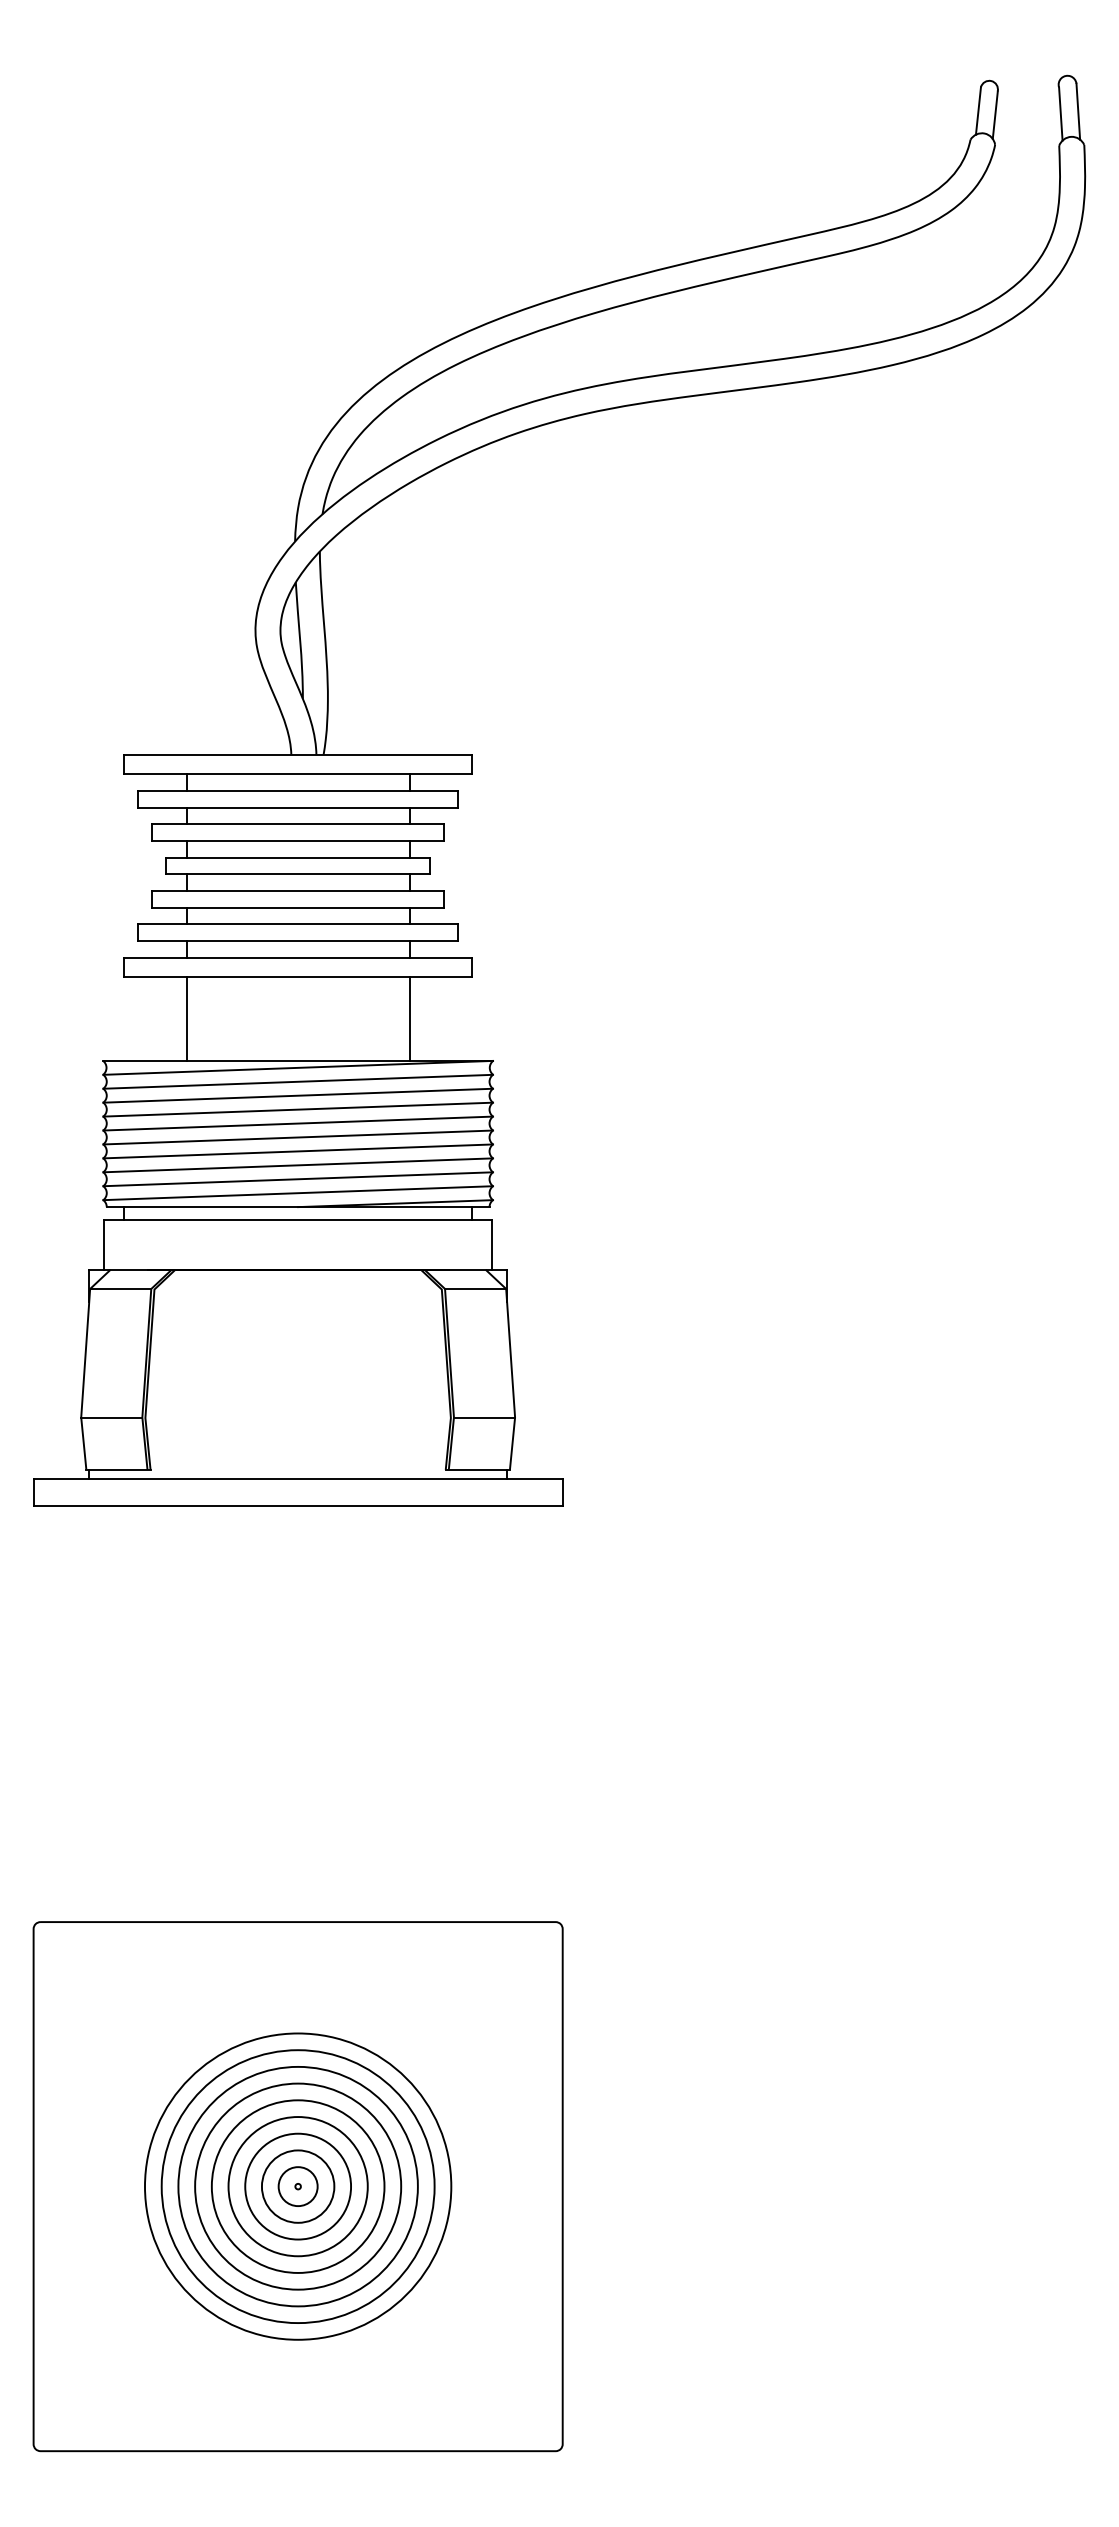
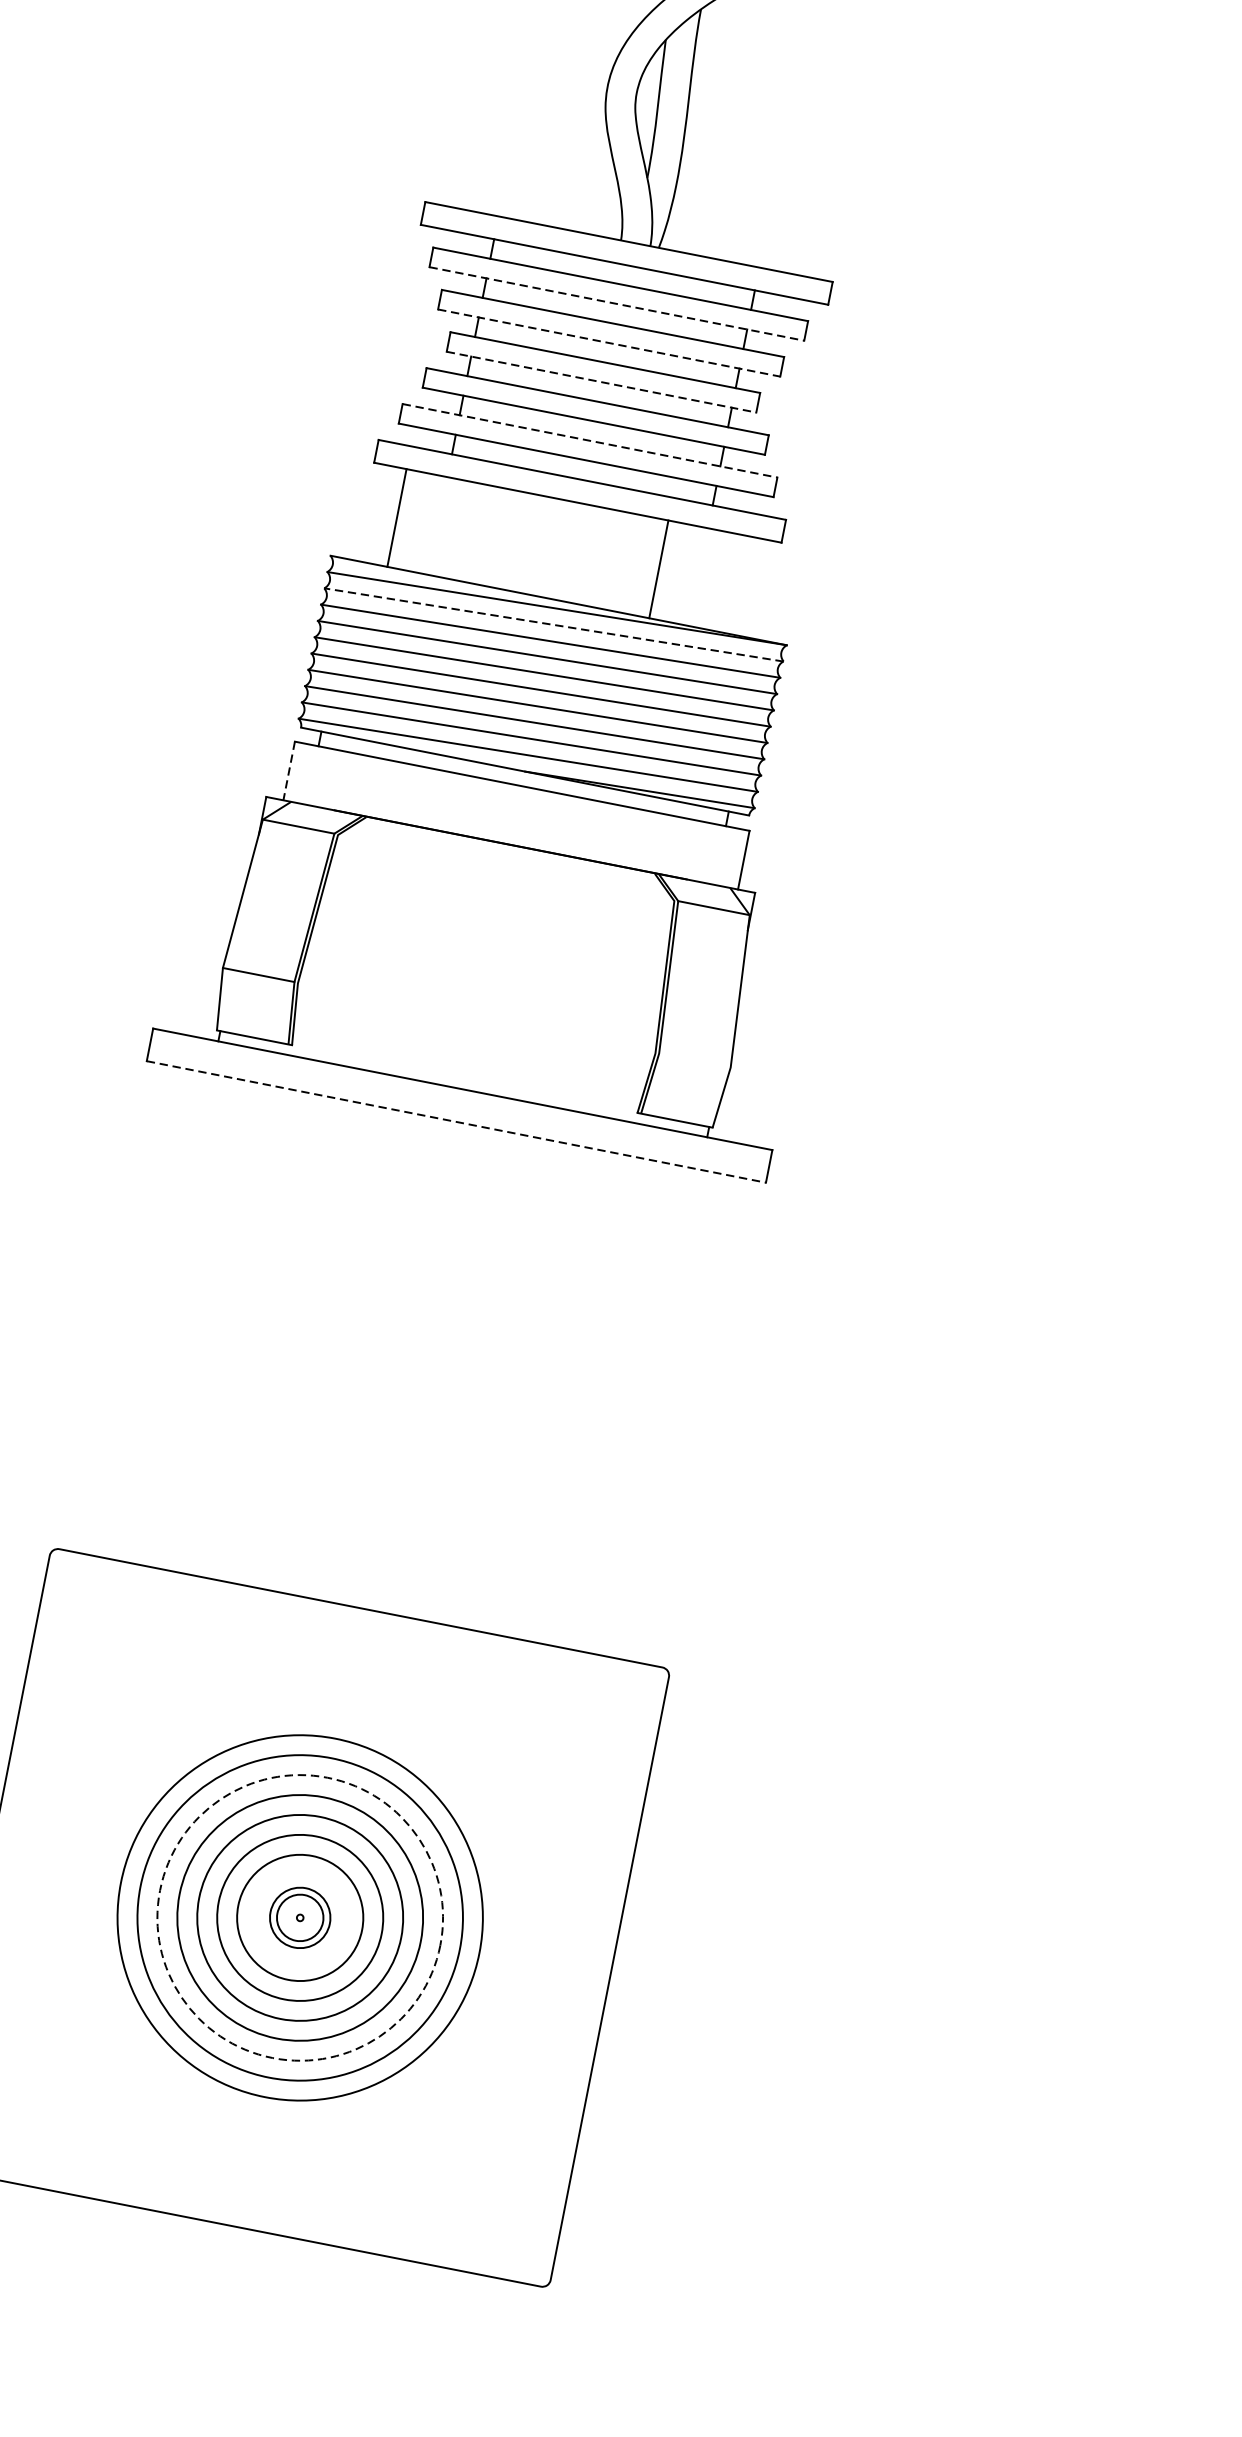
line: (298, 807) -> (617, 304), solid -> dashed
line: (298, 840) -> (609, 342), solid -> dashed
line: (298, 874) -> (601, 382), solid -> dashed
line: (298, 924) -> (590, 440), solid -> dashed
line: (186, 1018) -> (396, 517), moved
line: (409, 1018) -> (658, 568), moved
line: (297, 1081) -> (553, 624), solid -> dashed
line: (103, 1245) -> (288, 771), solid -> dashed
line: (484, 1417) -> (694, 1060), removed
line: (298, 1506) -> (456, 1122), solid -> dashed
circle: (297, 2186) -> (299, 1917), size x0.7
circle: (297, 2186) -> (299, 1917), solid -> dashed

